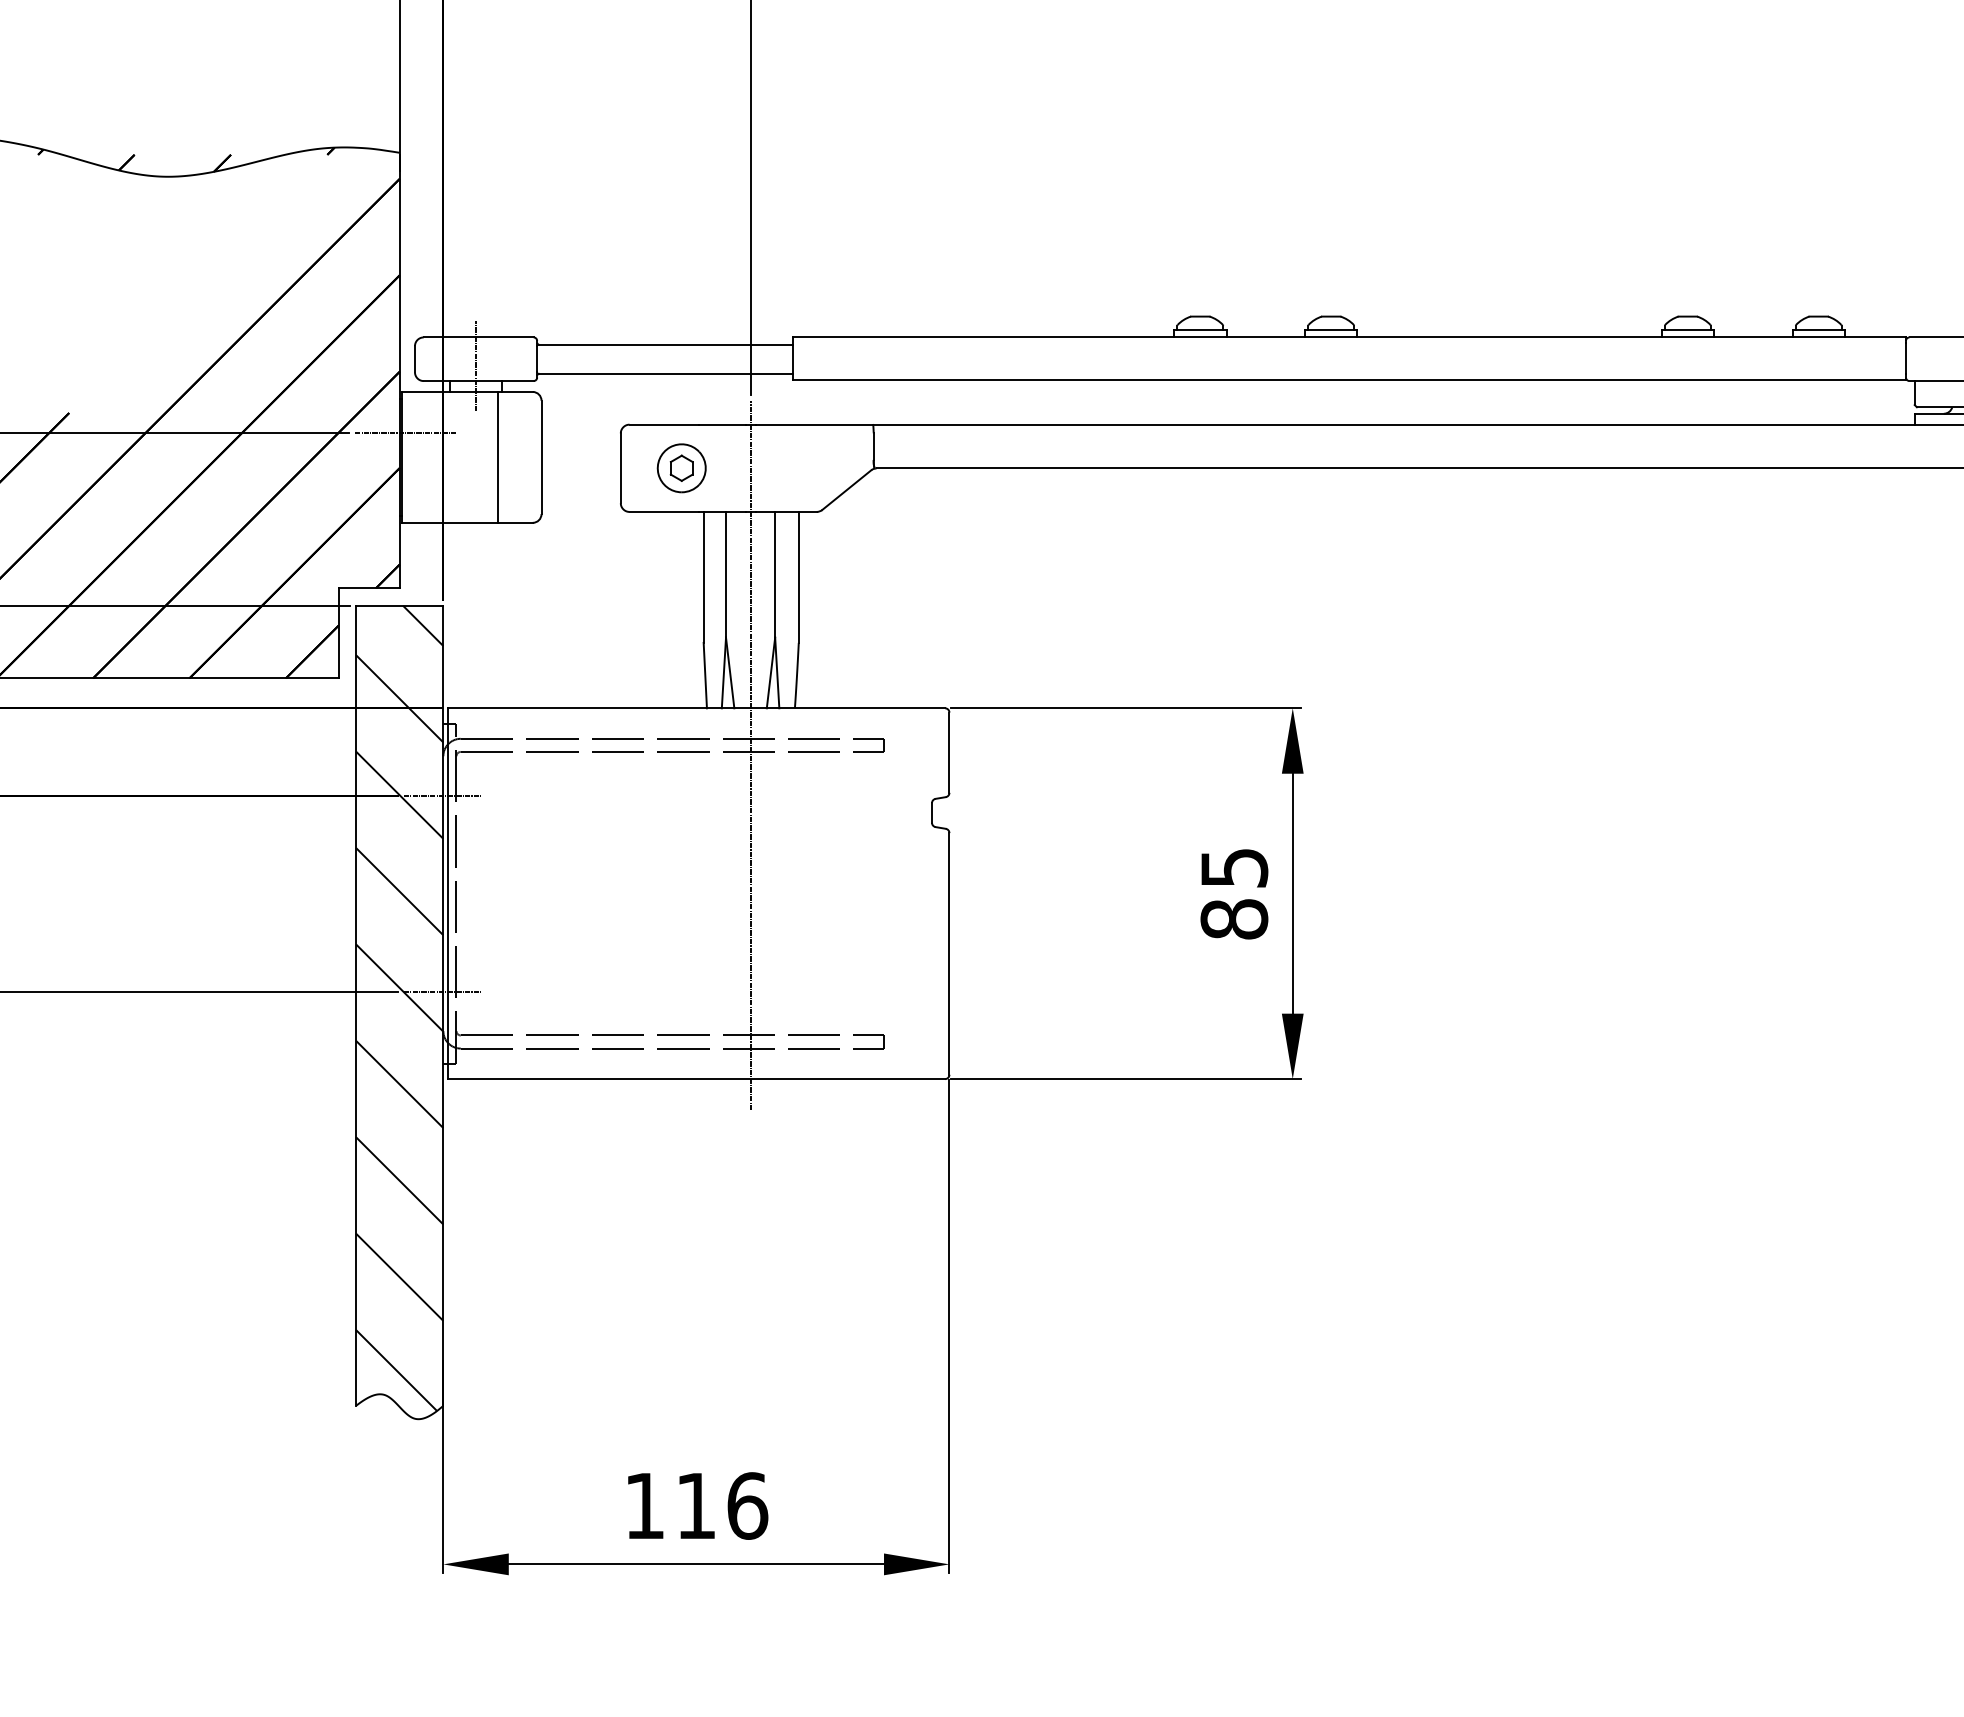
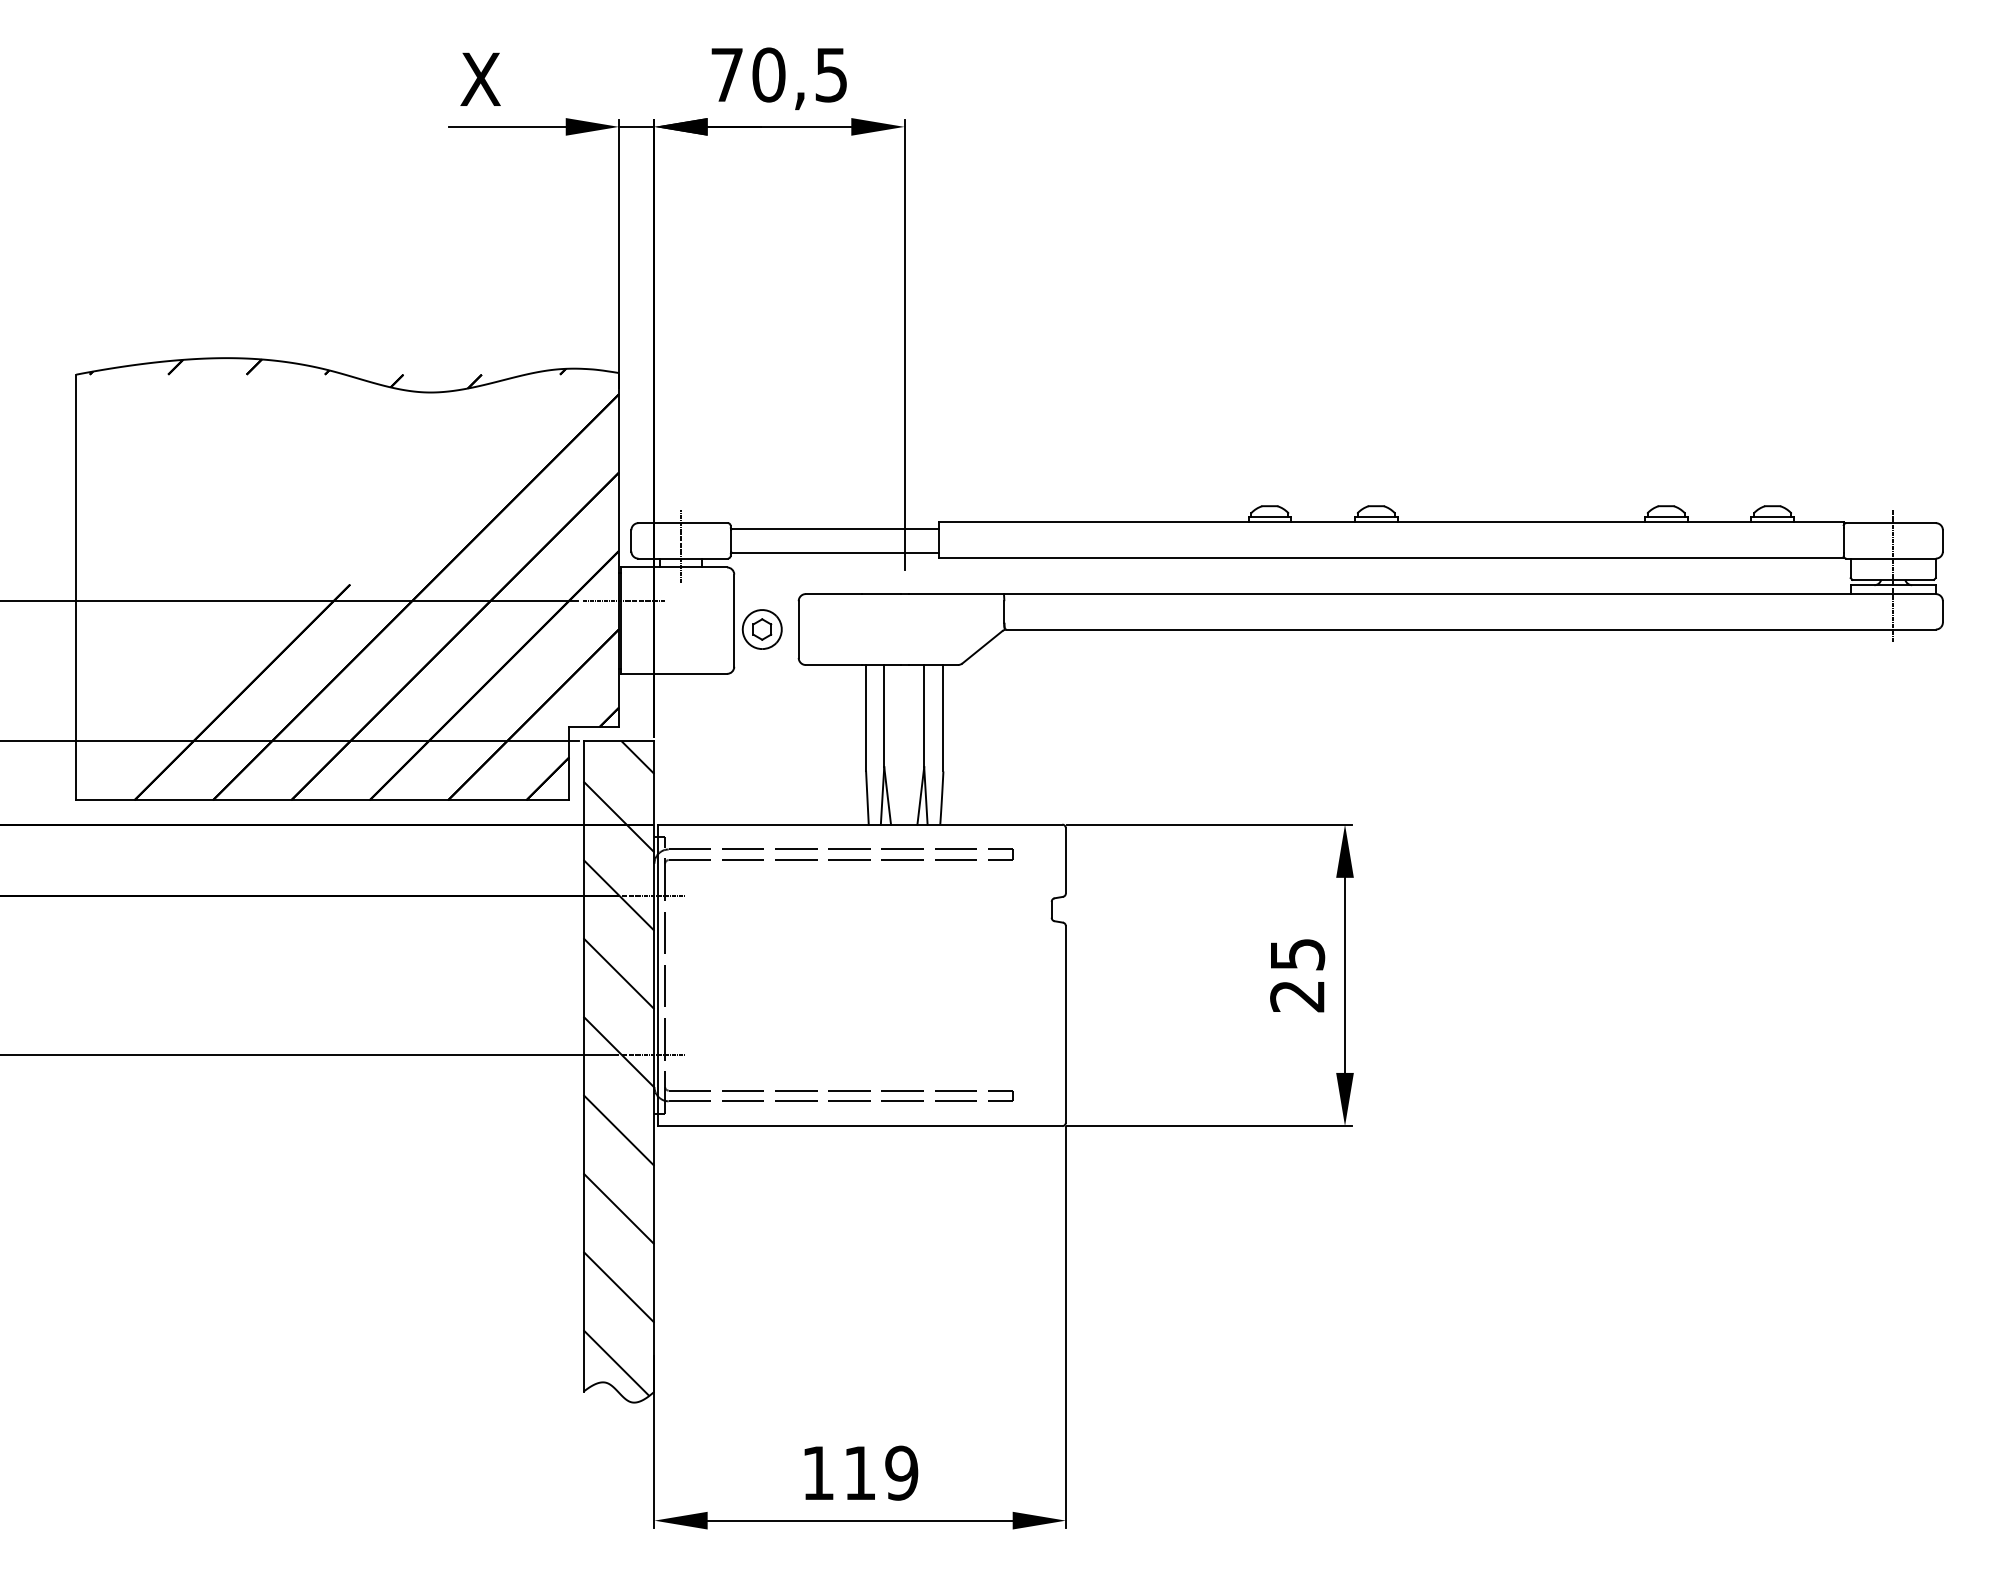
line: (497, 457) -> (698, 620), removed
part: (680, 468) -> (761, 629), moved
line: (750, 754) -> (904, 862), removed
text: (1234, 918) -> (1297, 995), 85 -> 25
text: (747, 1505) -> (901, 1472), 116 -> 119

